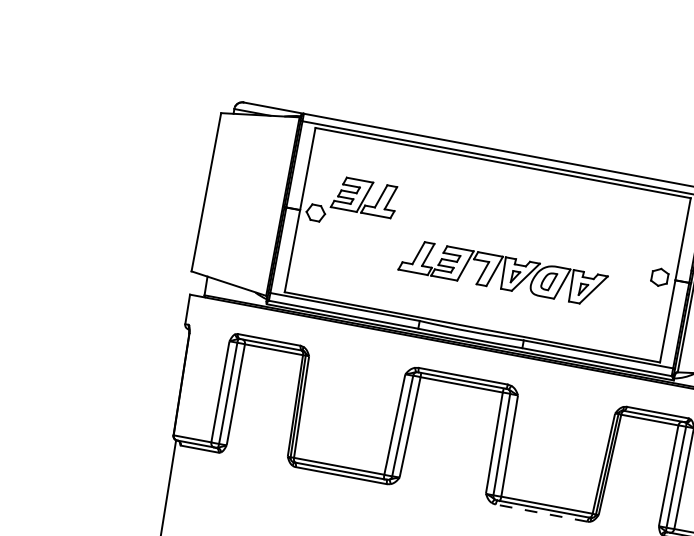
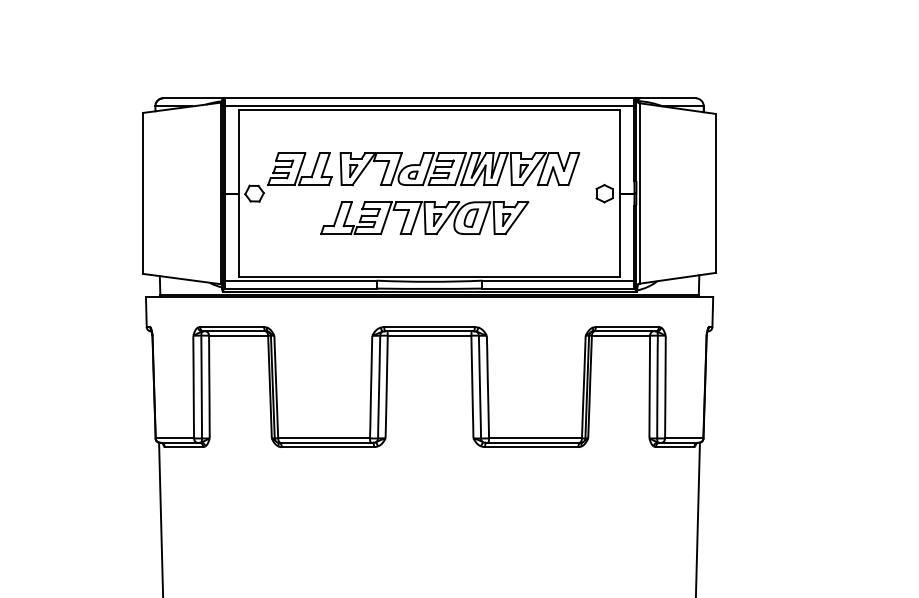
part: (521, 226) -> (459, 169), added
part: (502, 273) -> (424, 218), moved
line: (541, 513) -> (531, 447), dashed -> solid

